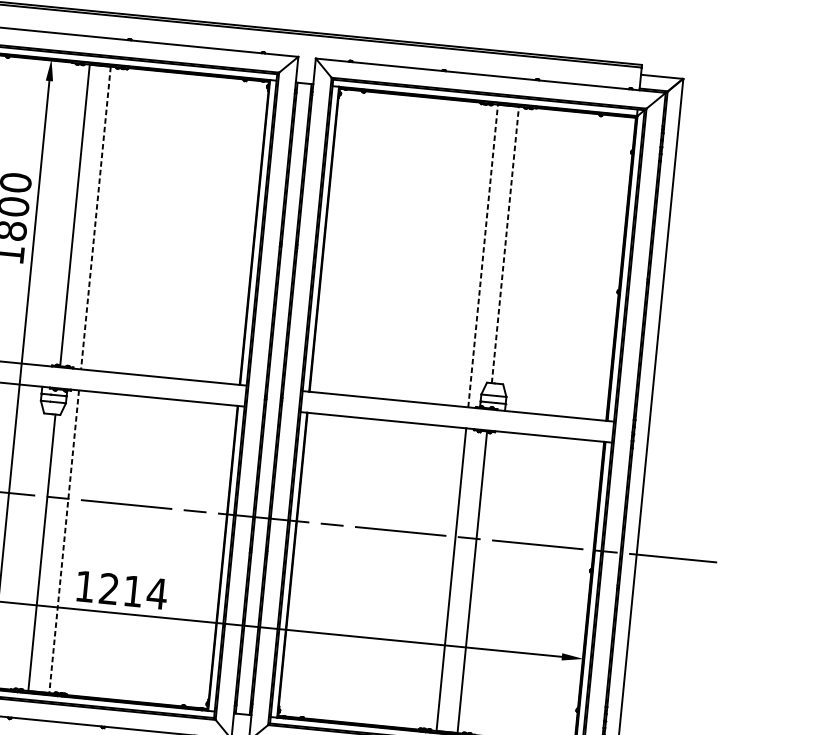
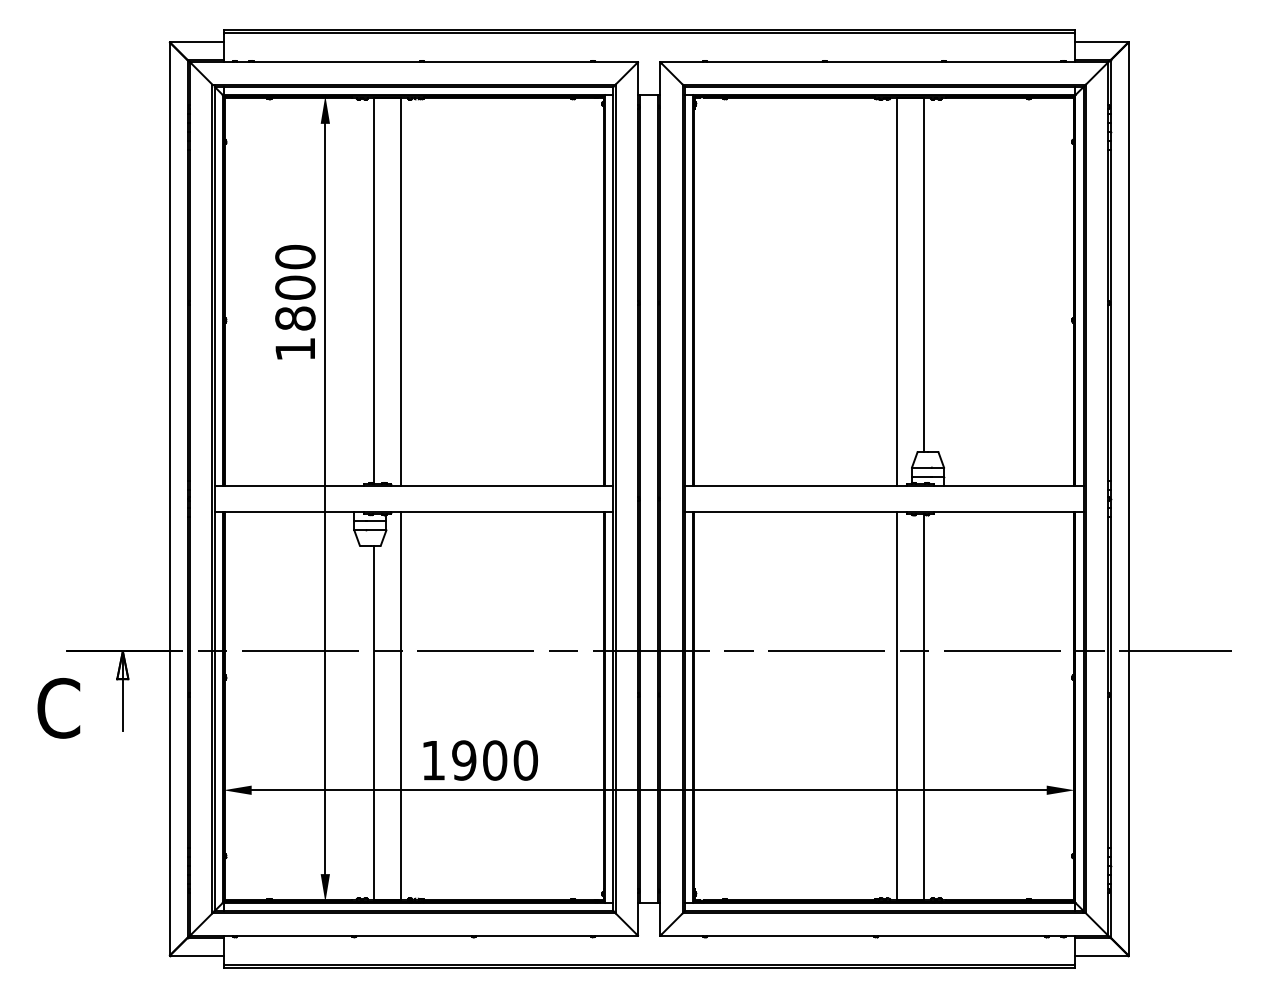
line: (96, 217) -> (401, 291), dashed -> solid
line: (505, 245) -> (923, 275), dashed -> solid
line: (483, 255) -> (897, 291), dashed -> solid
line: (64, 541) -> (401, 706), dashed -> solid
text: (133, 591) -> (495, 760), 1214 -> 1900

